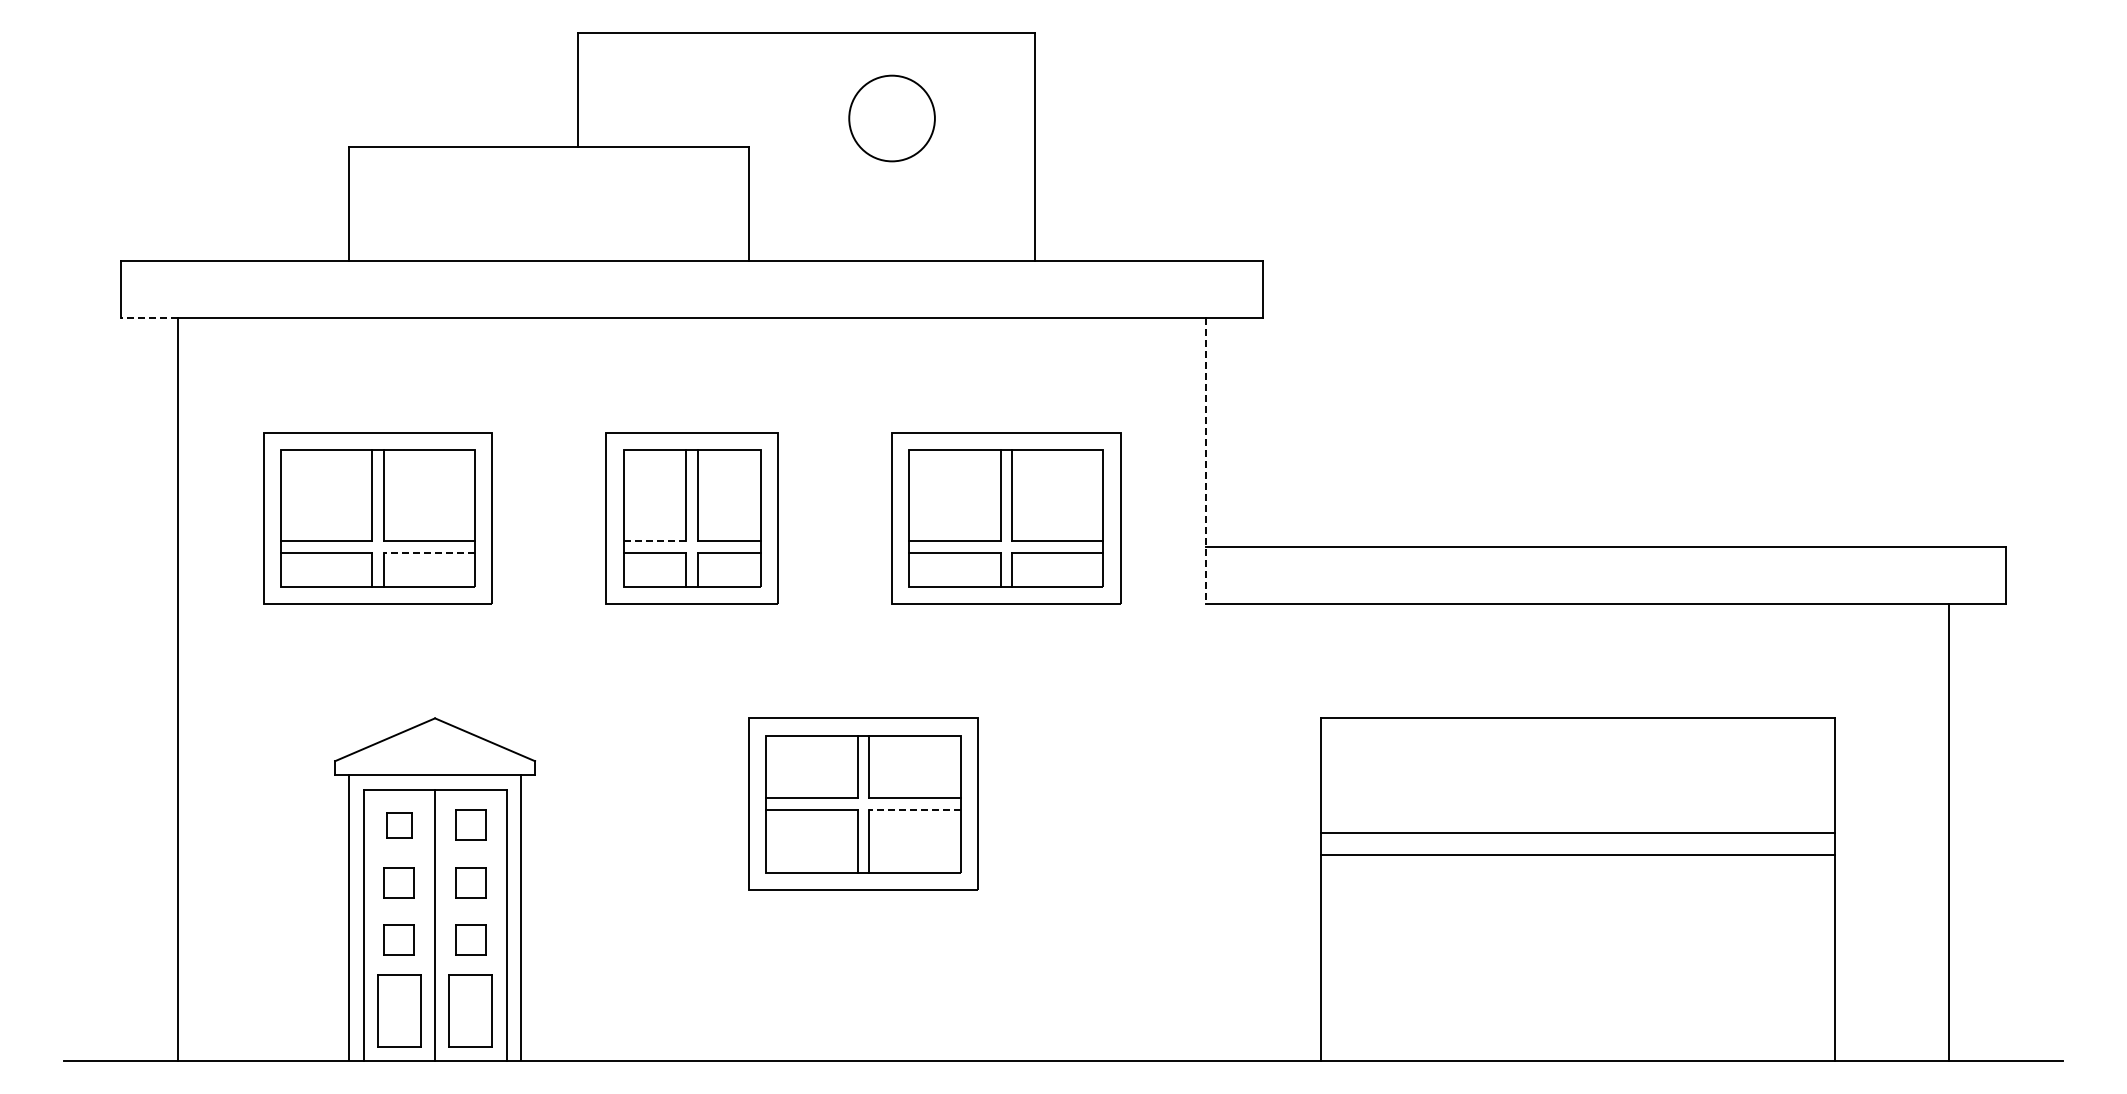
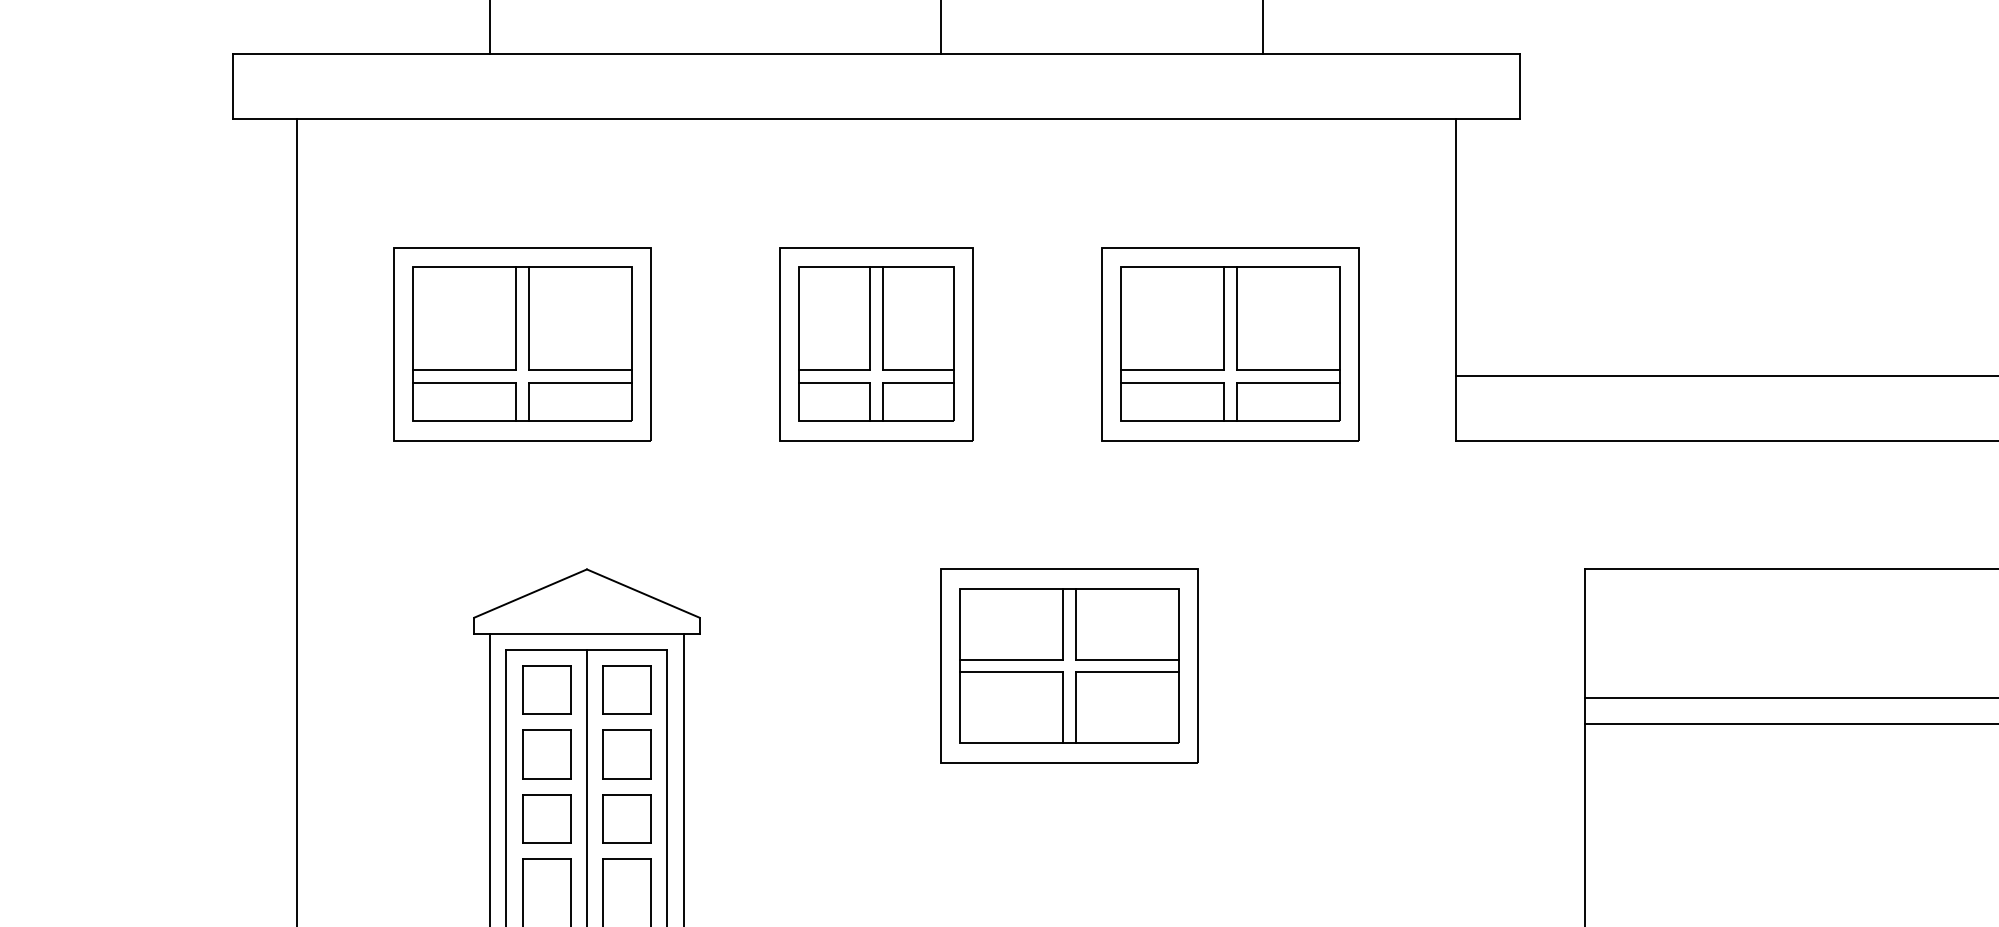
line: (149, 318) -> (265, 118), dashed -> solid
line: (1206, 461) -> (1456, 280), dashed -> solid
line: (654, 541) -> (834, 370), dashed -> solid
line: (429, 552) -> (580, 382), dashed -> solid
line: (914, 809) -> (1127, 672), dashed -> solid
part: (399, 825) -> (546, 690), size x1.67
part: (470, 825) -> (626, 690), size x1.43
part: (399, 882) -> (546, 754), size x1.43
part: (470, 882) -> (626, 754), size x1.43
part: (399, 939) -> (546, 818), size x1.43
part: (470, 939) -> (626, 818), size x1.43

